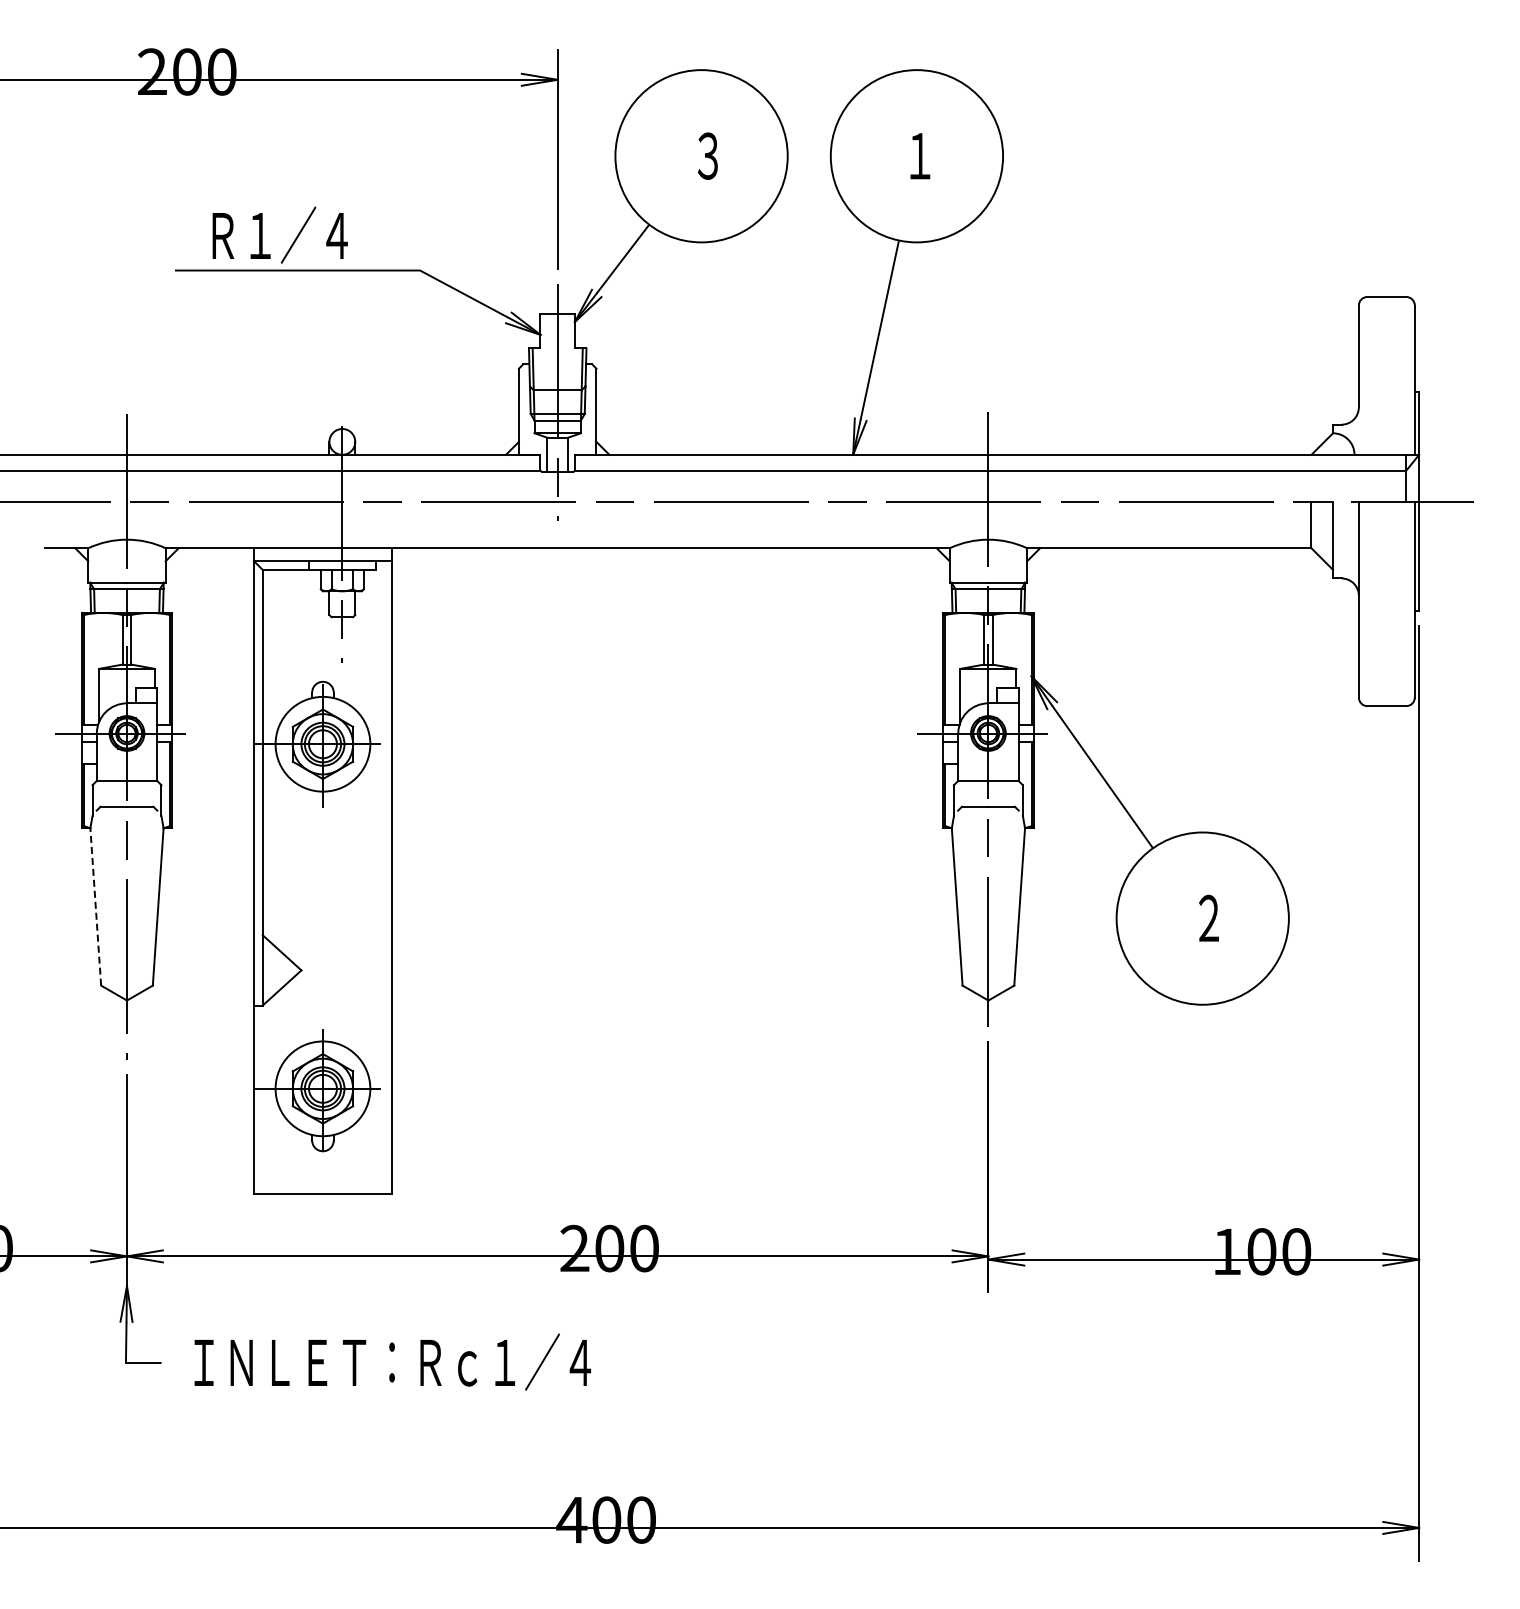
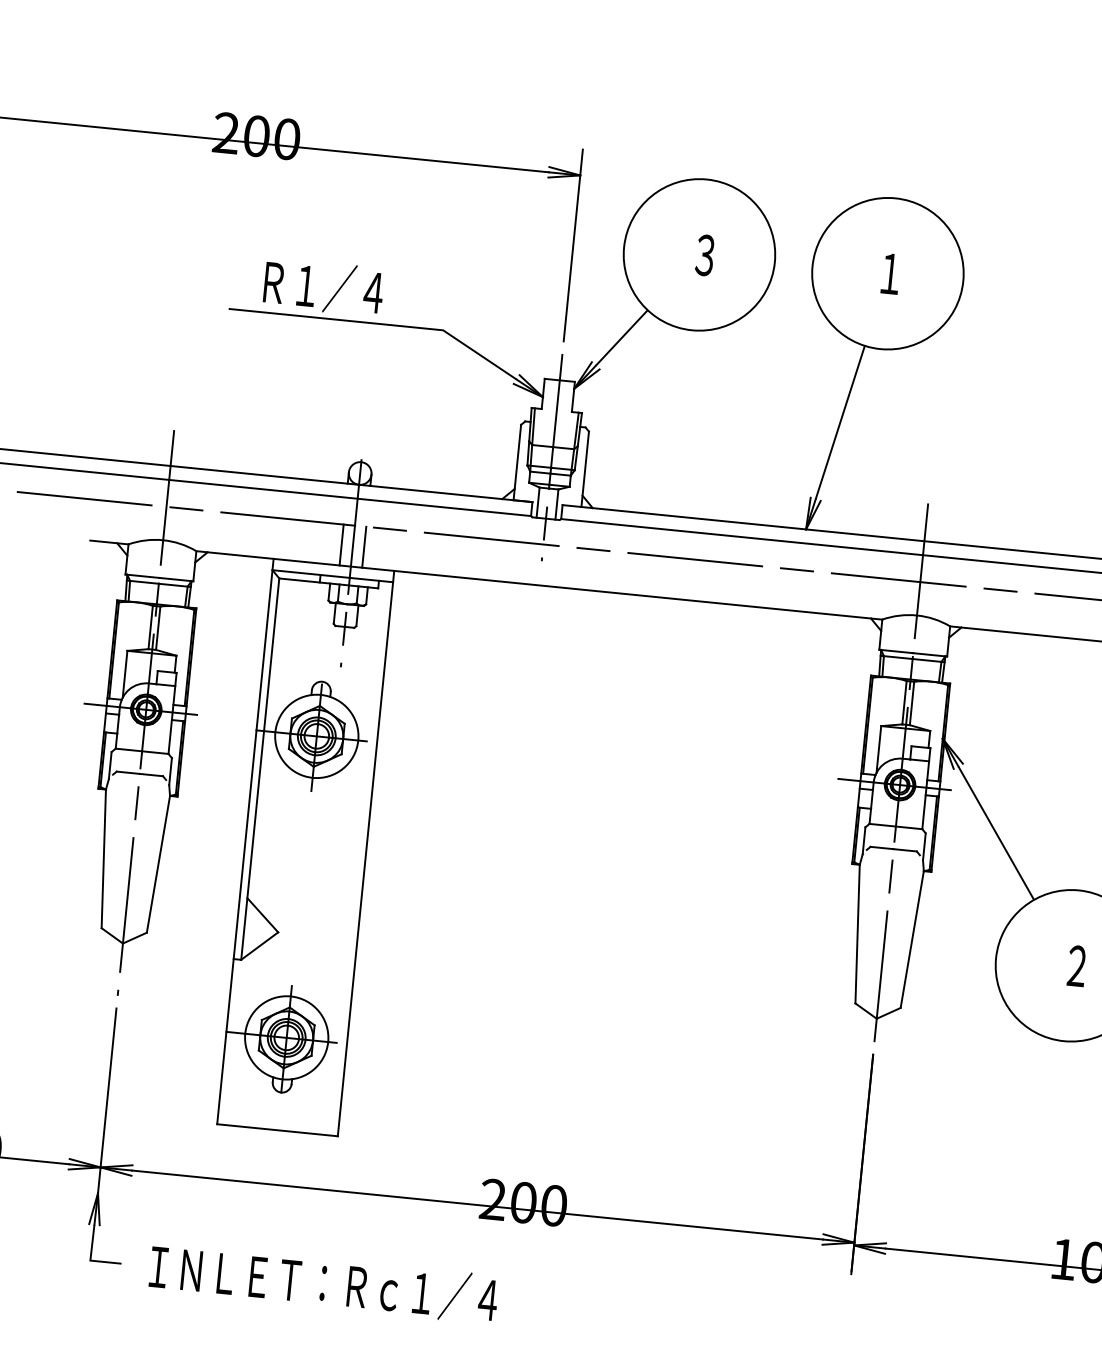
line: (329, 524) -> (341, 544), added
line: (355, 524) -> (364, 546), added
line: (95, 906) -> (103, 858), dashed -> solid

